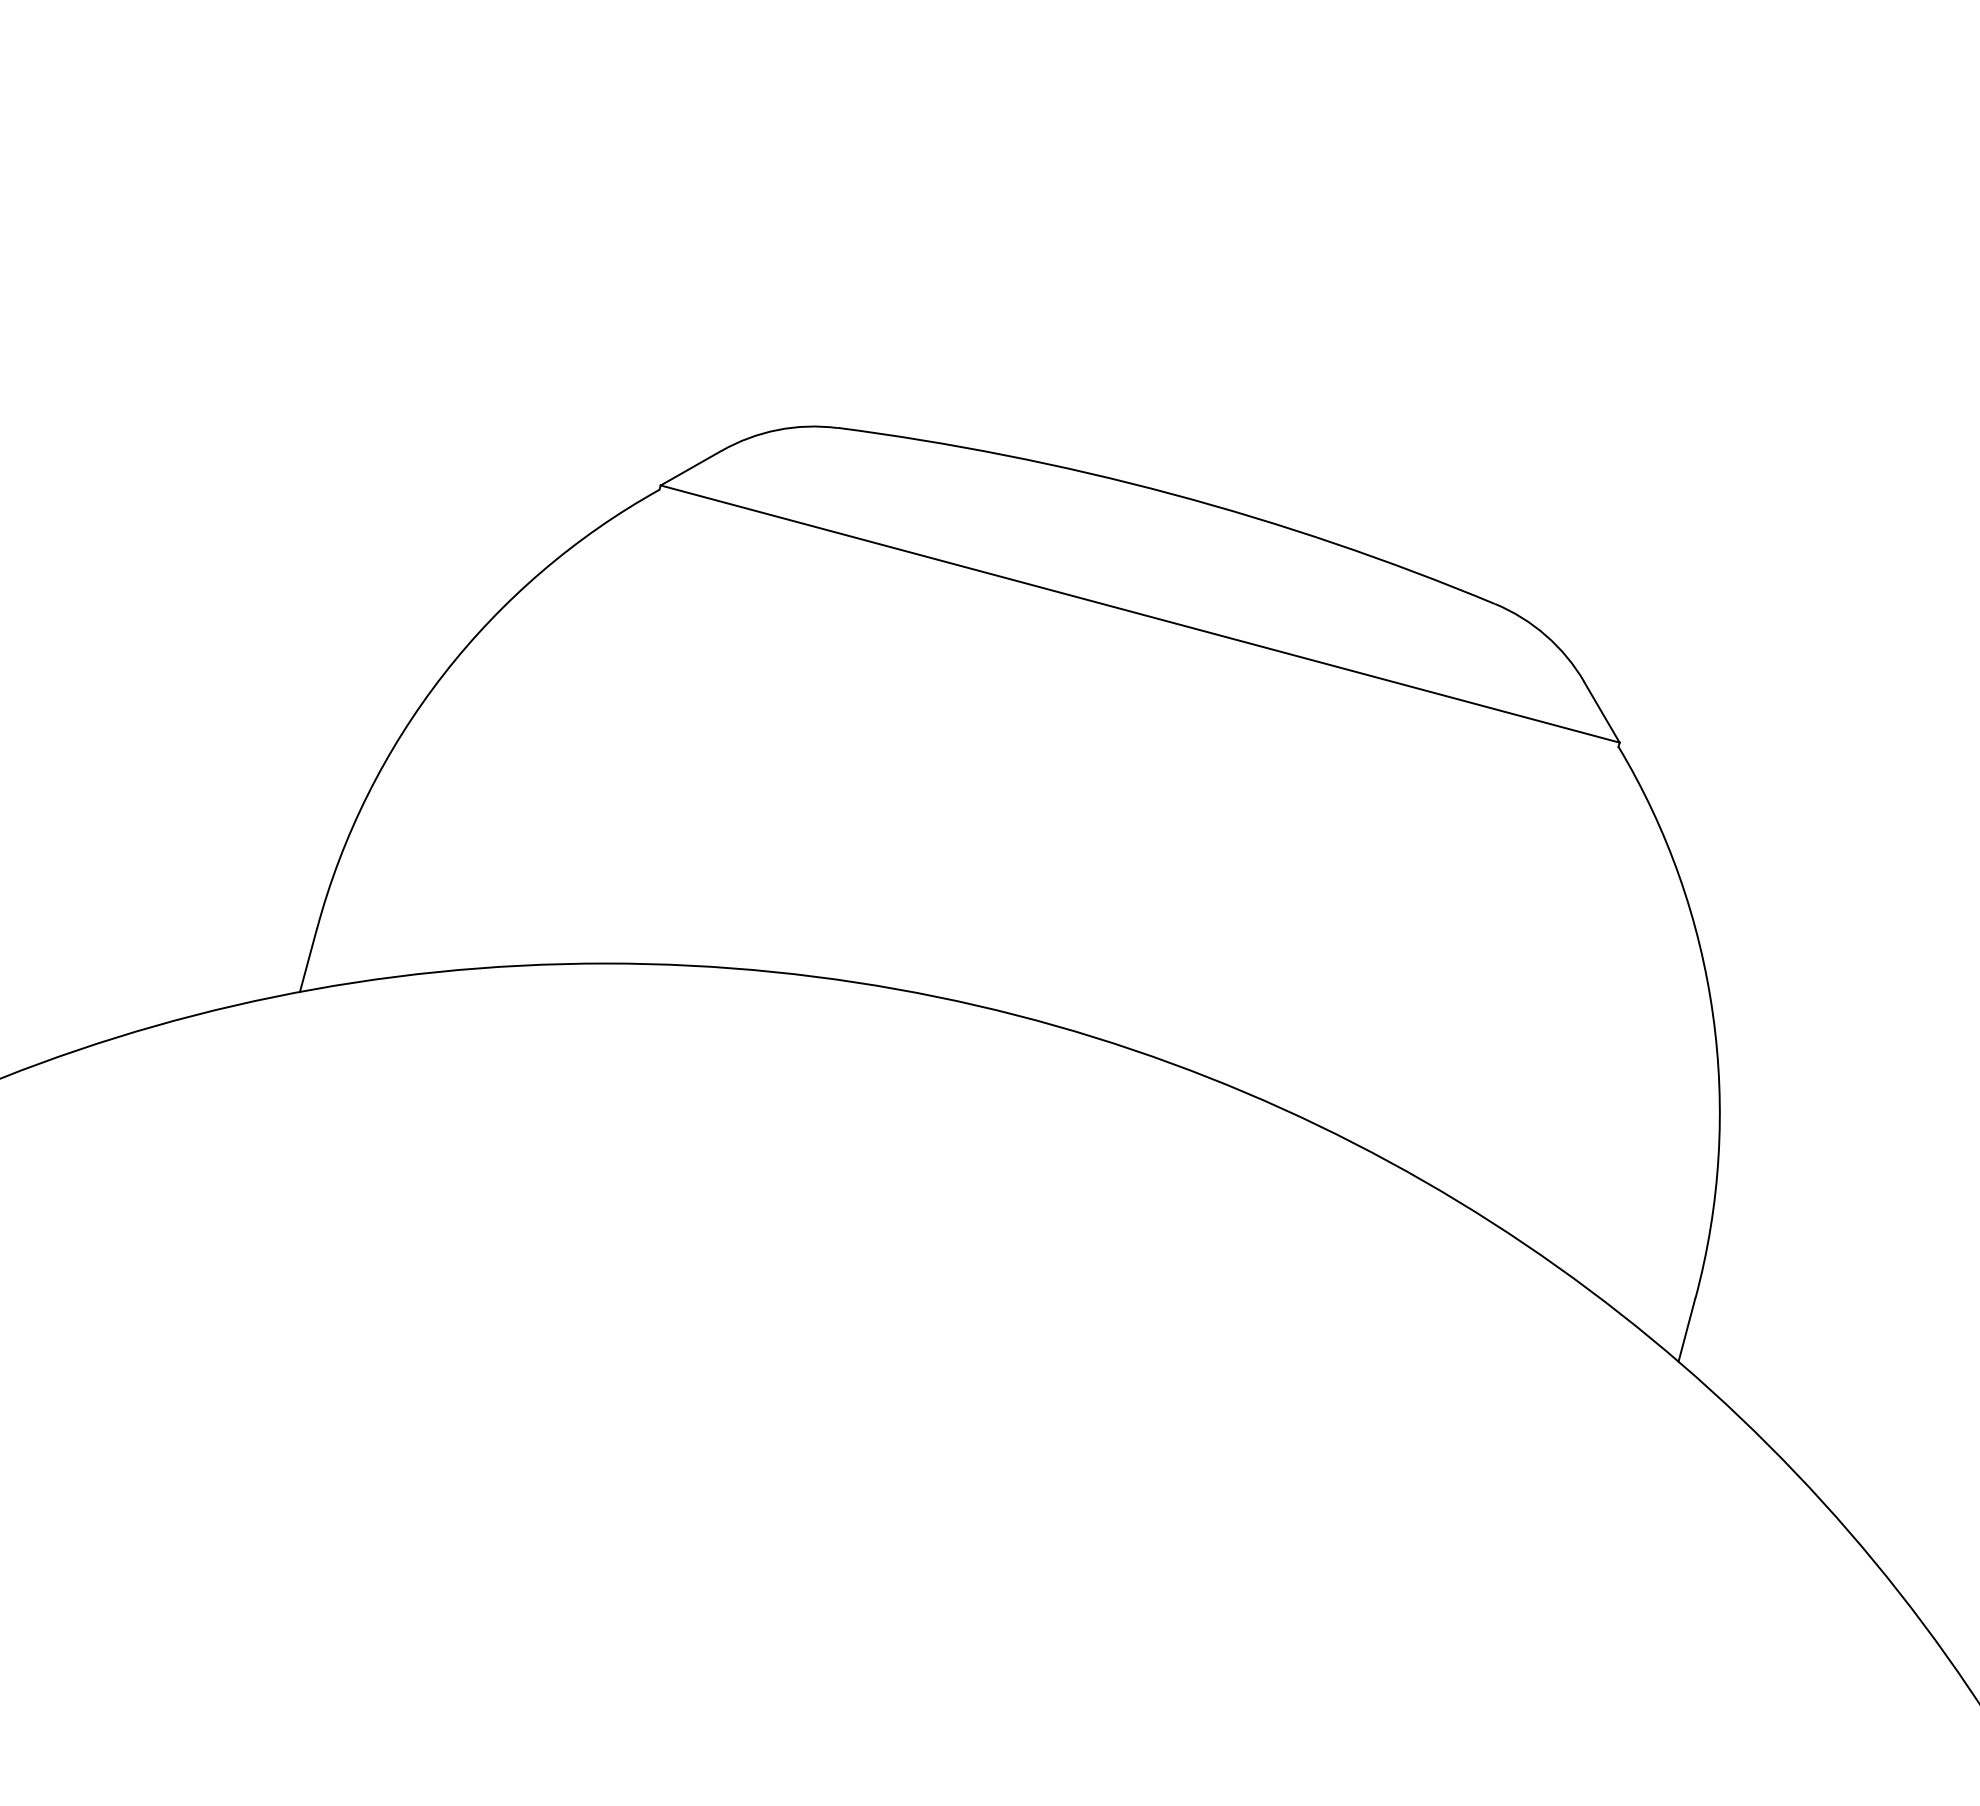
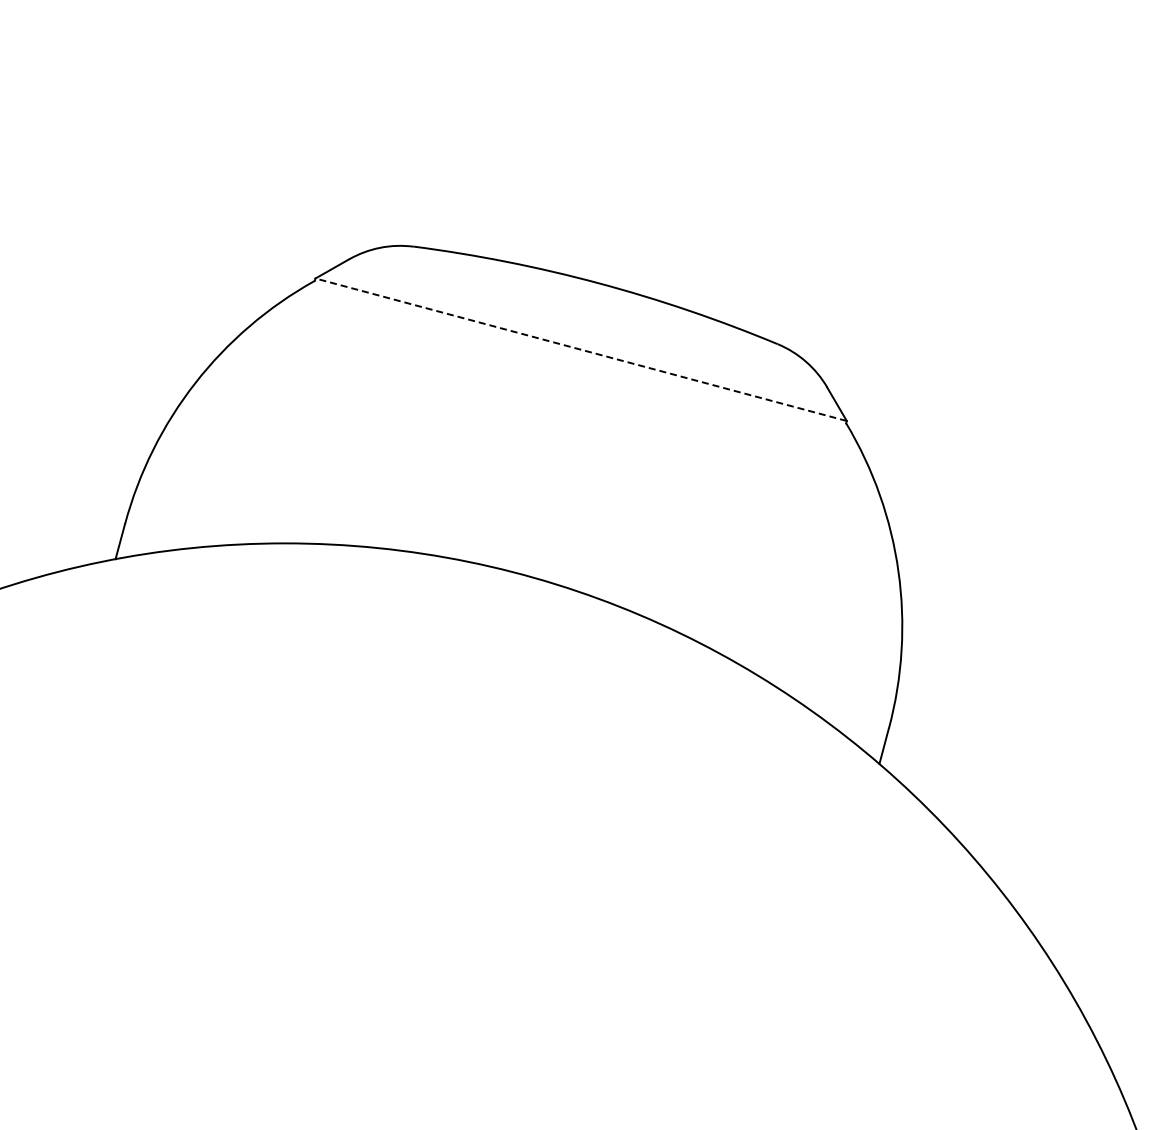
line: (1139, 613) -> (580, 349), solid -> dashed

